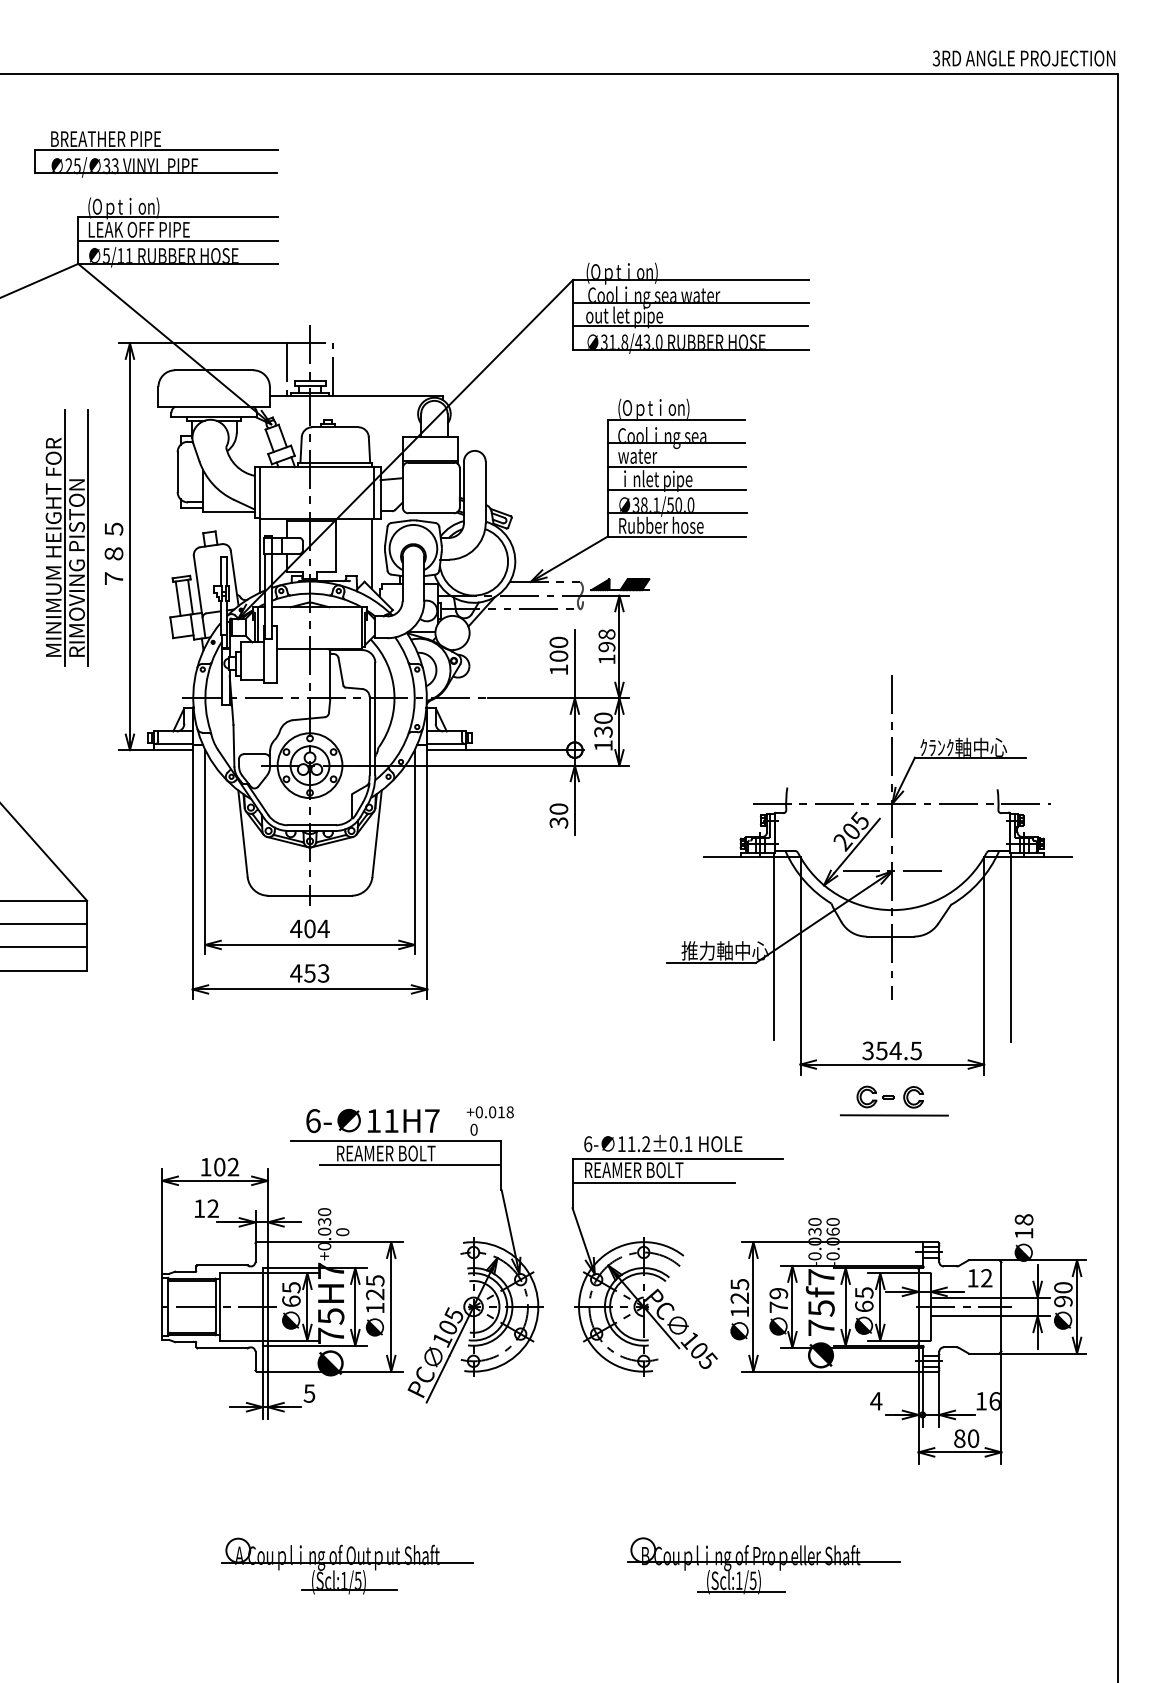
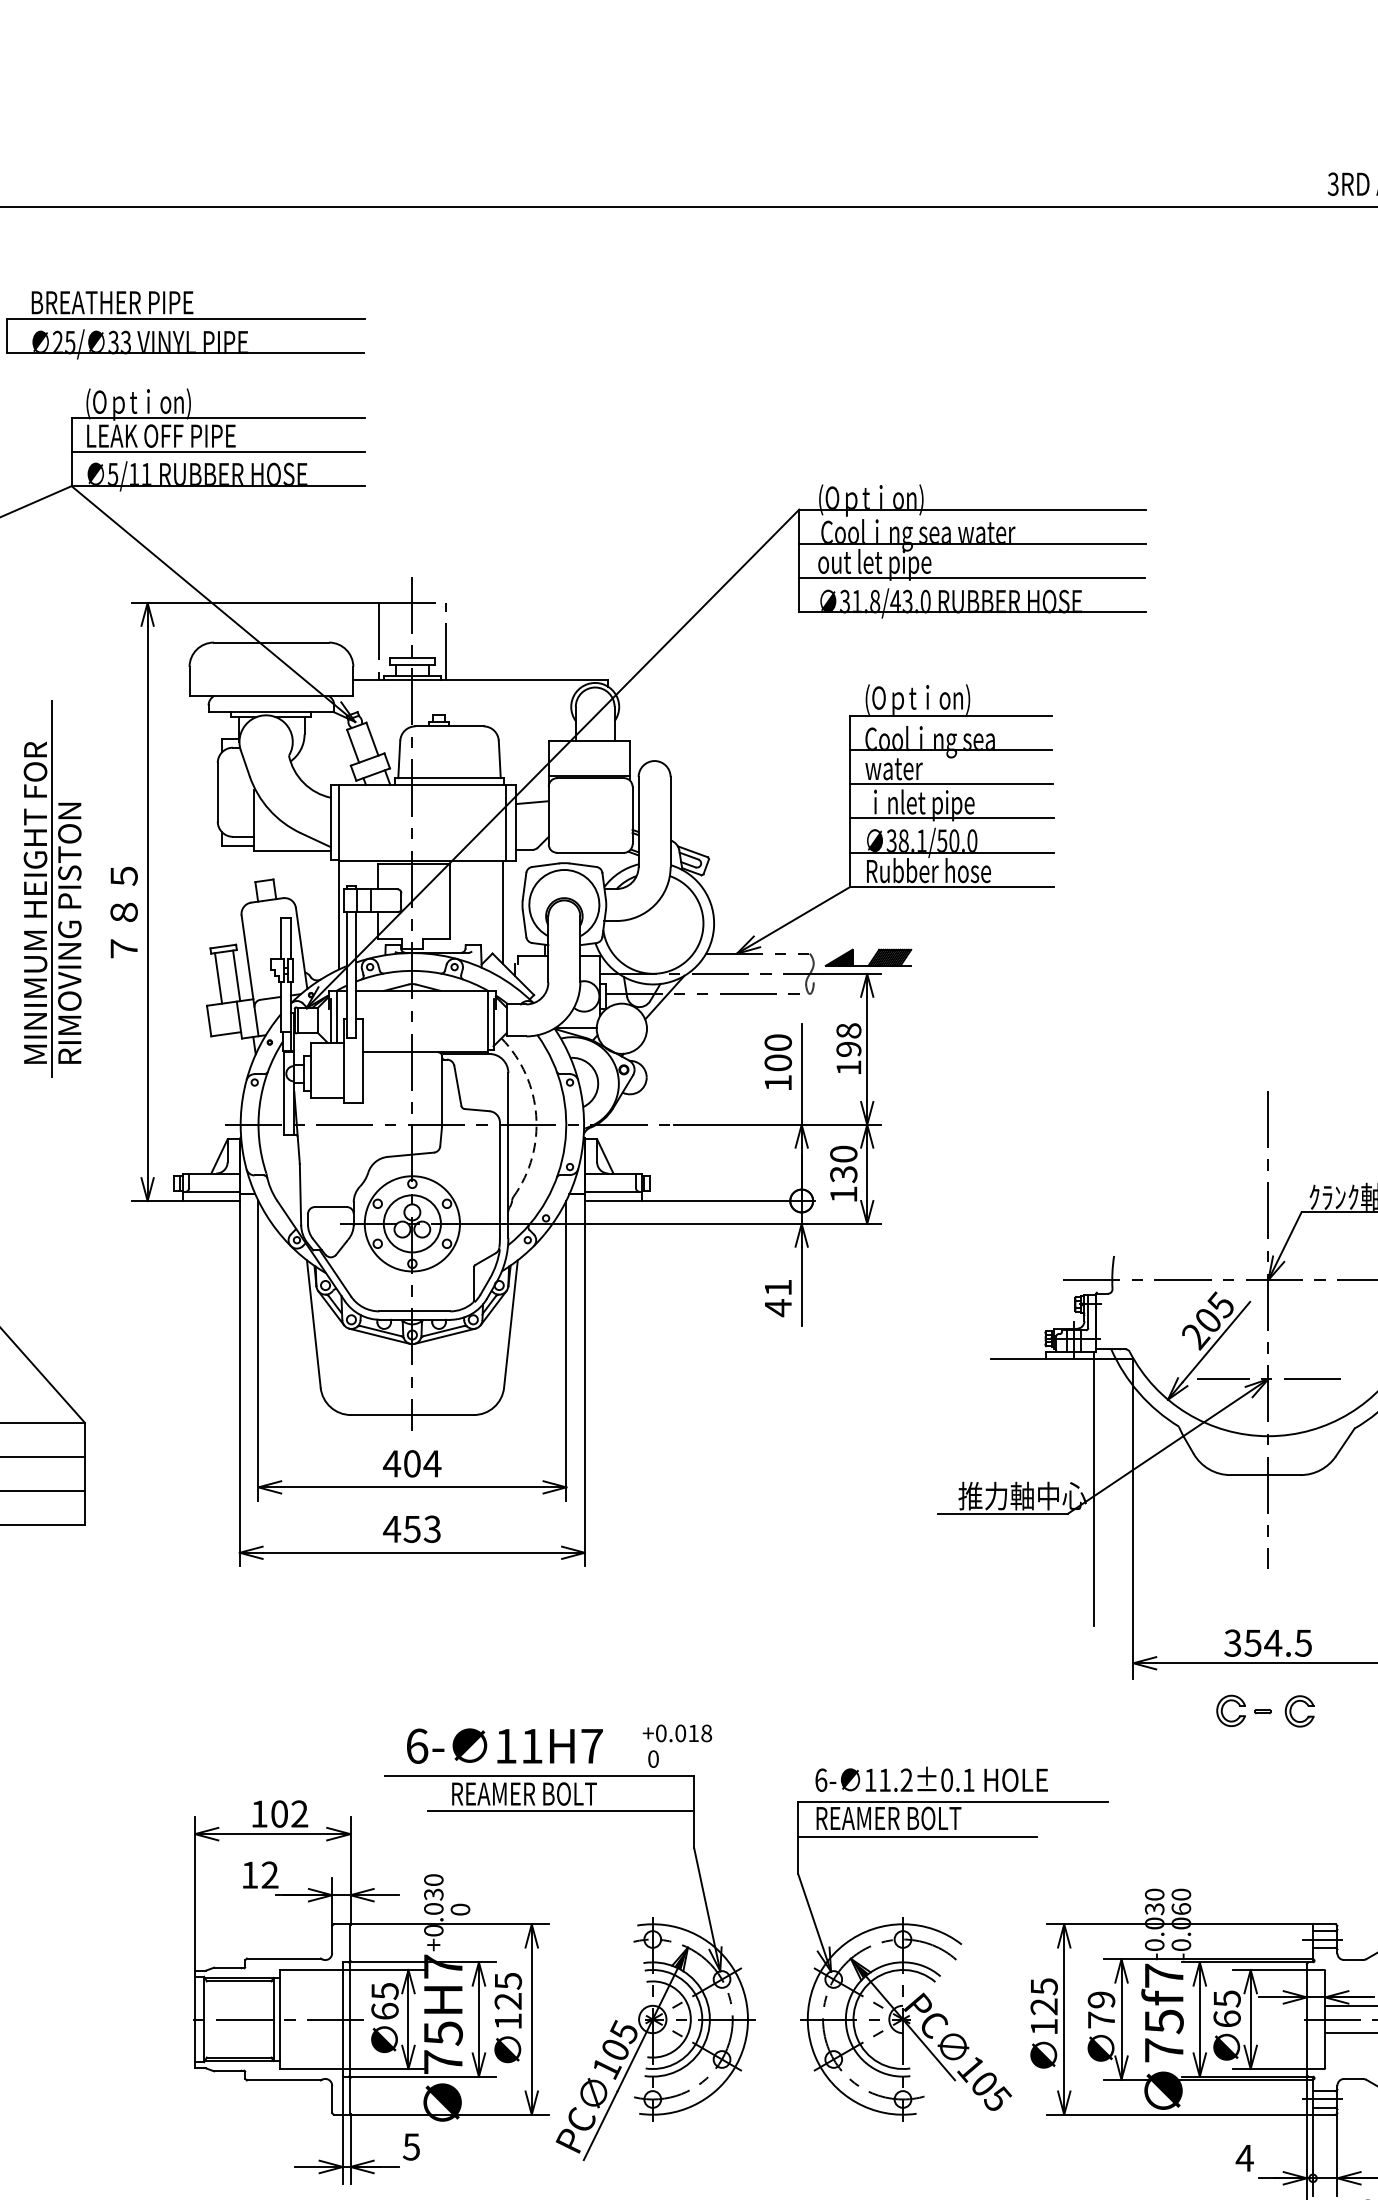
line: (88, 537) -> (86, 888), removed
arc: (394, 691) -> (536, 1114), solid -> dashed
text: (558, 816) -> (777, 1298), 30 -> 41
line: (893, 1115) -> (1270, 1738), removed

